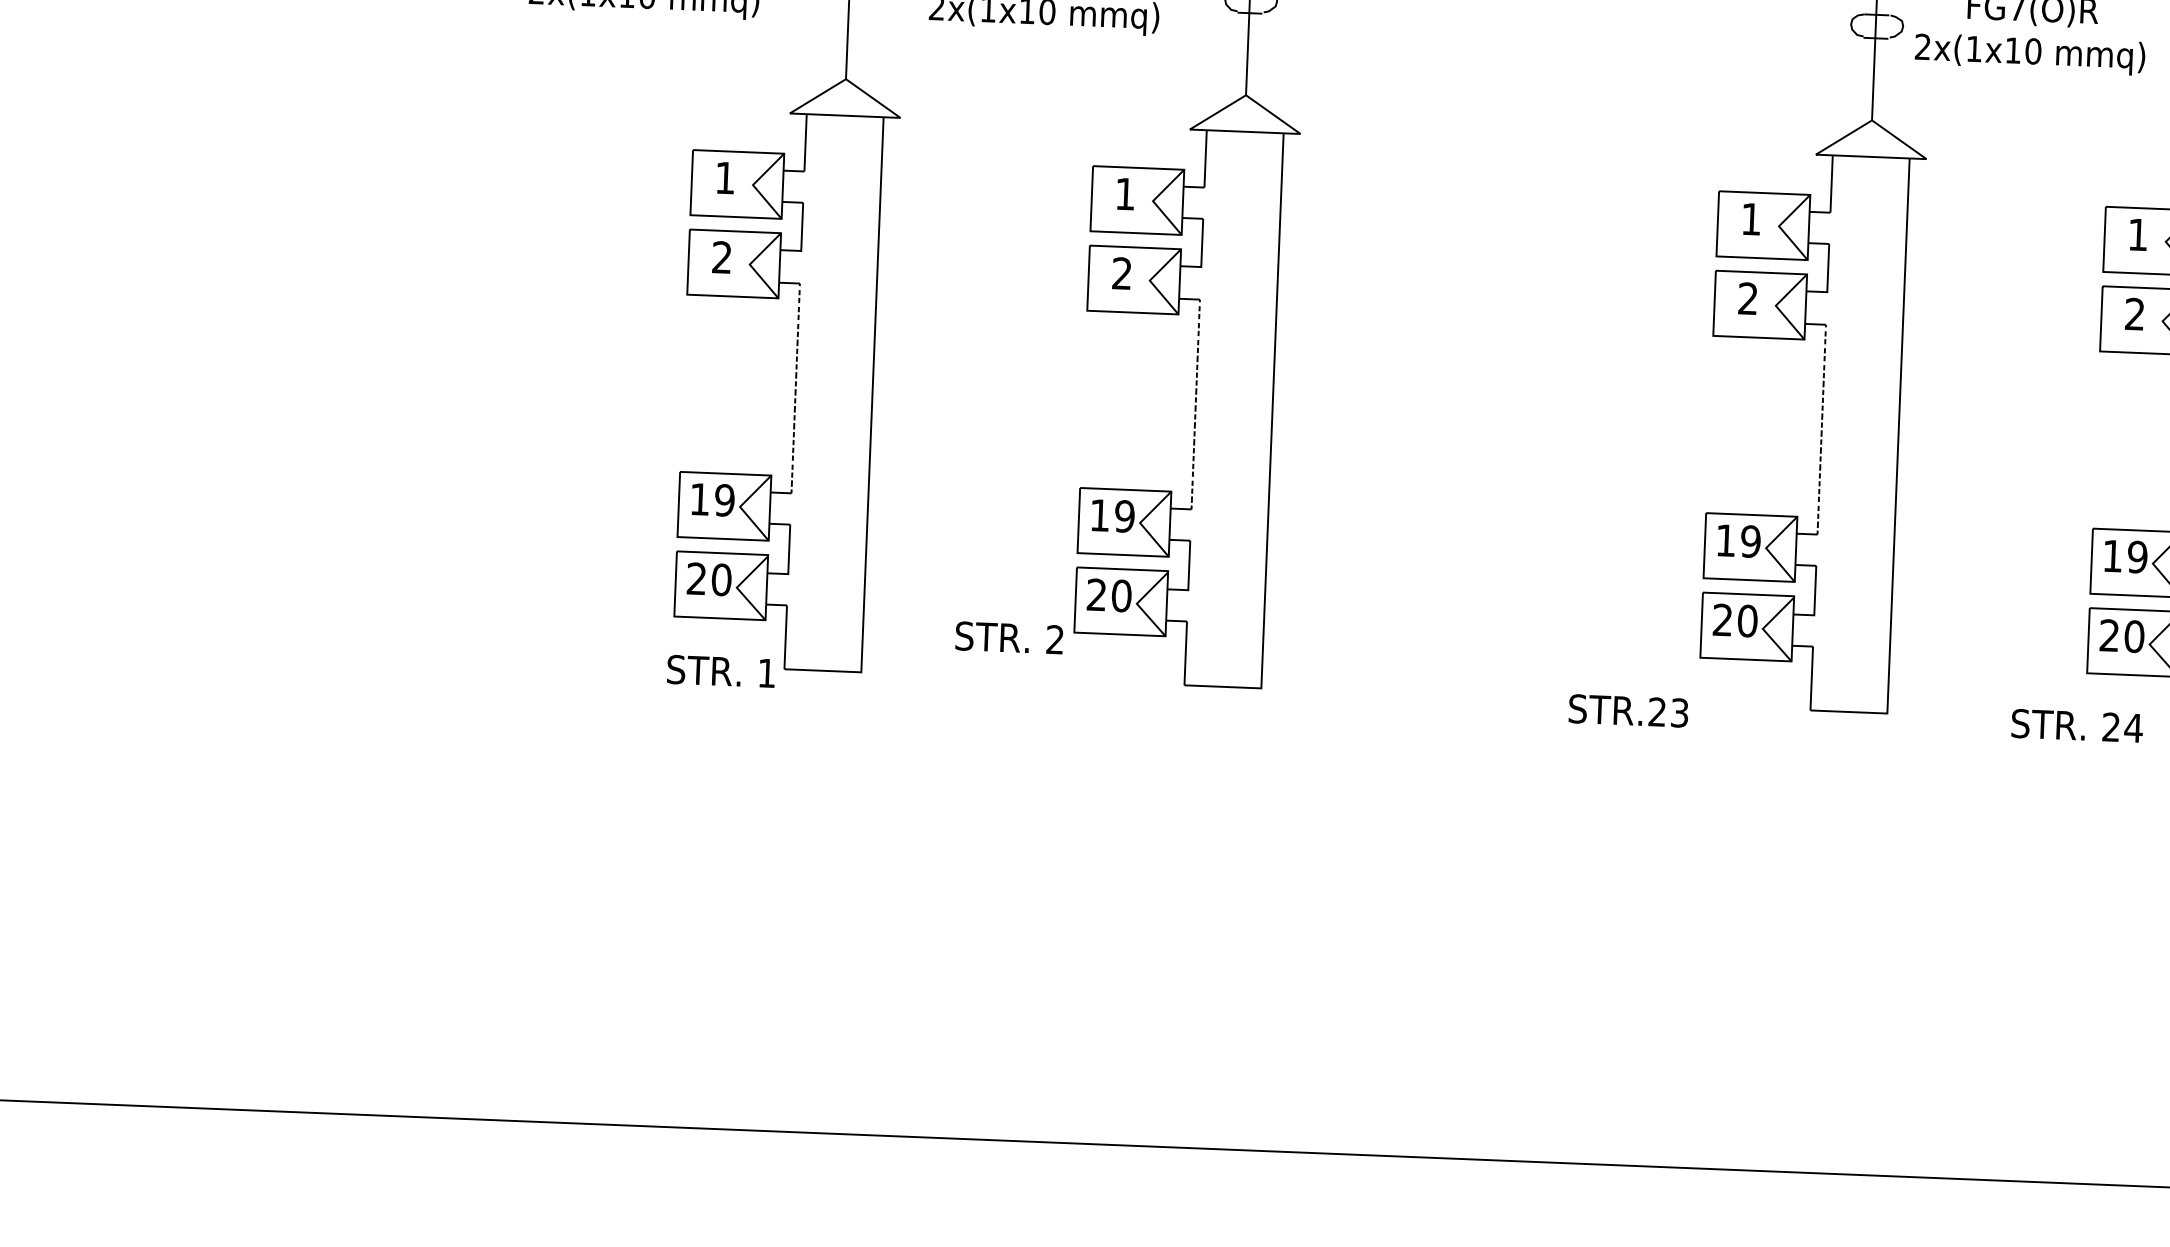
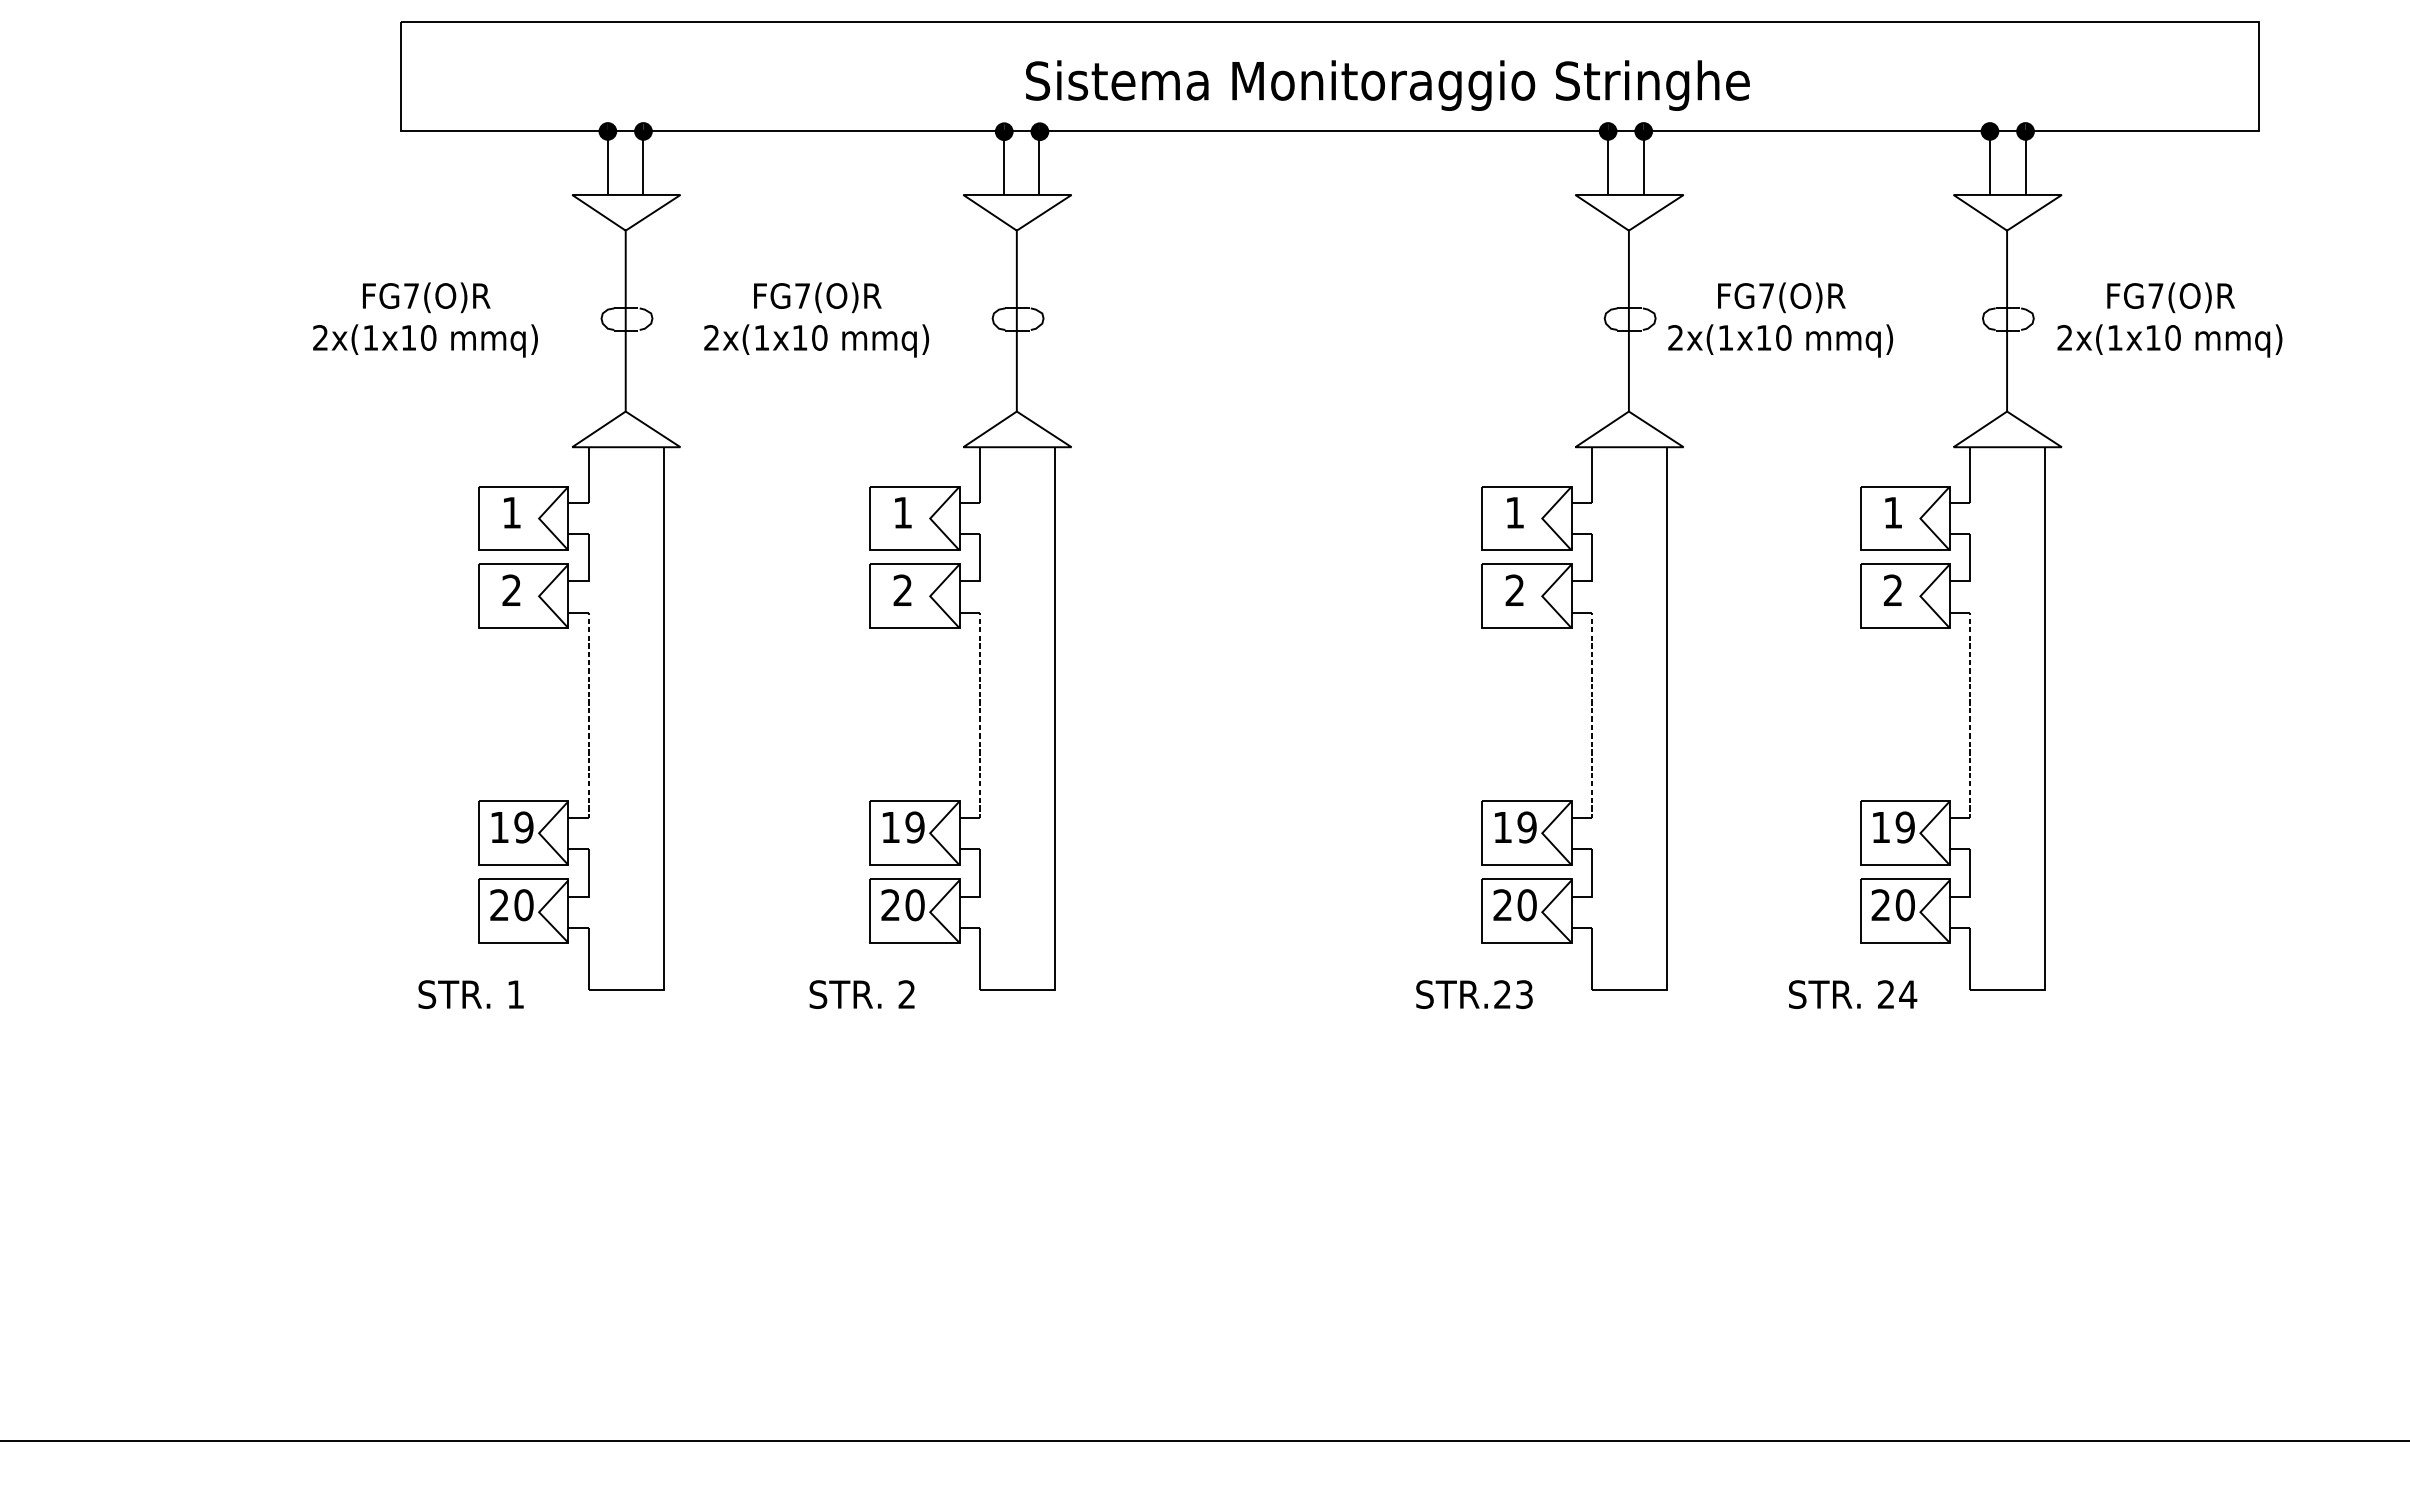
text: (1008, 637) -> (861, 994), moved
text: (720, 671) -> (470, 994), moved
text: (1628, 710) -> (1474, 994), moved

